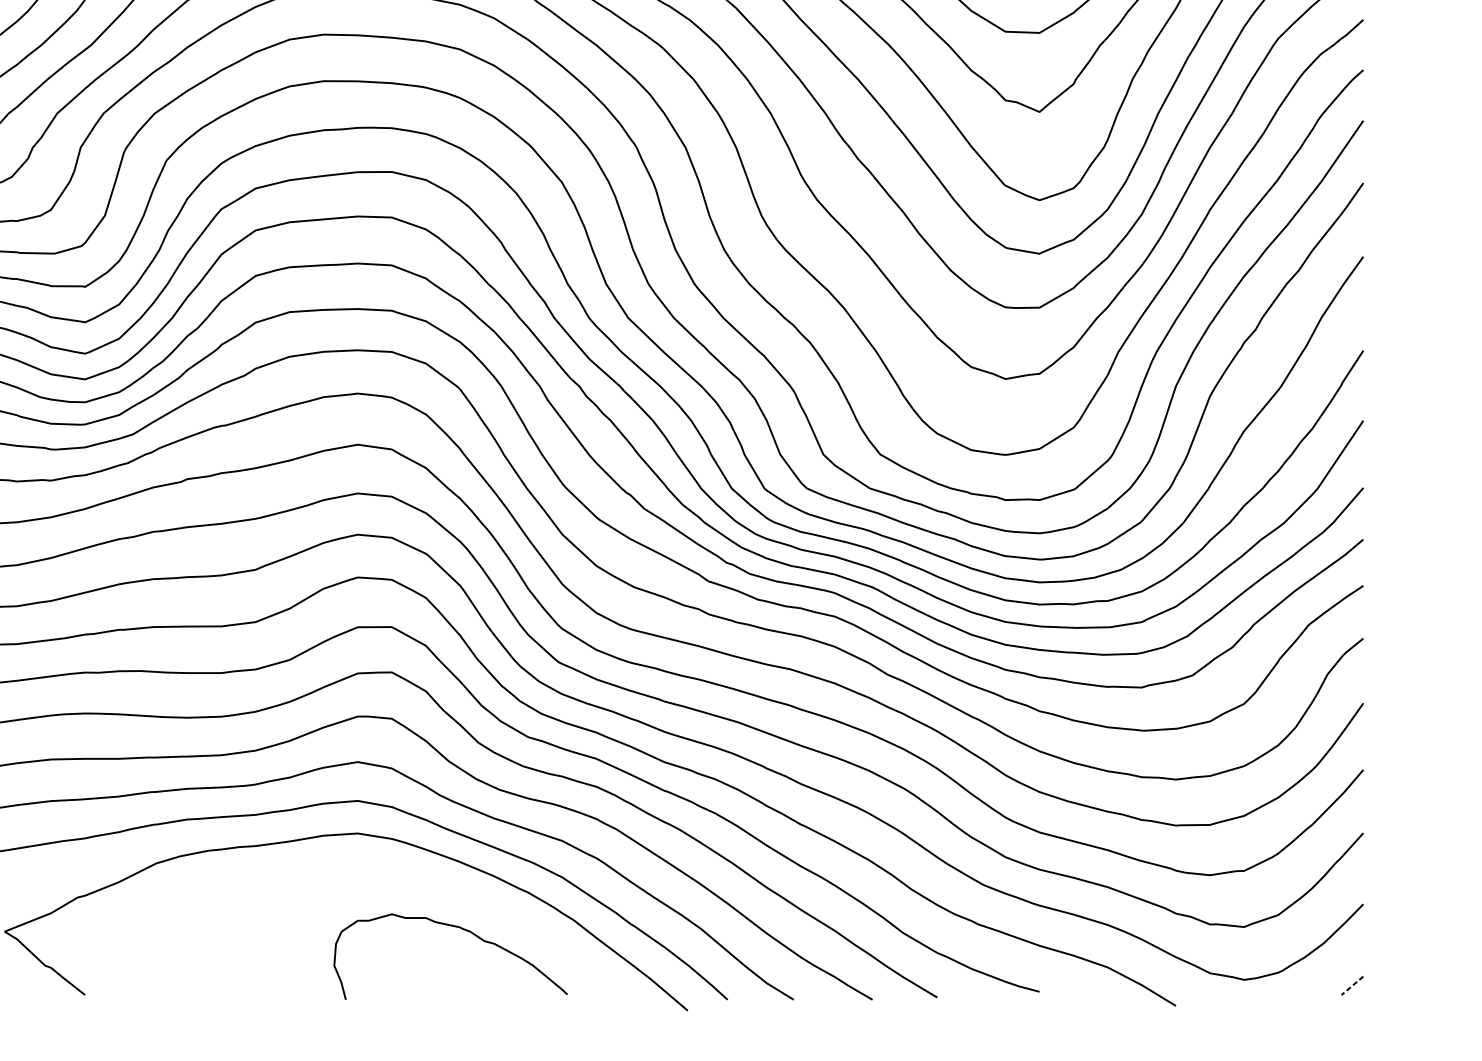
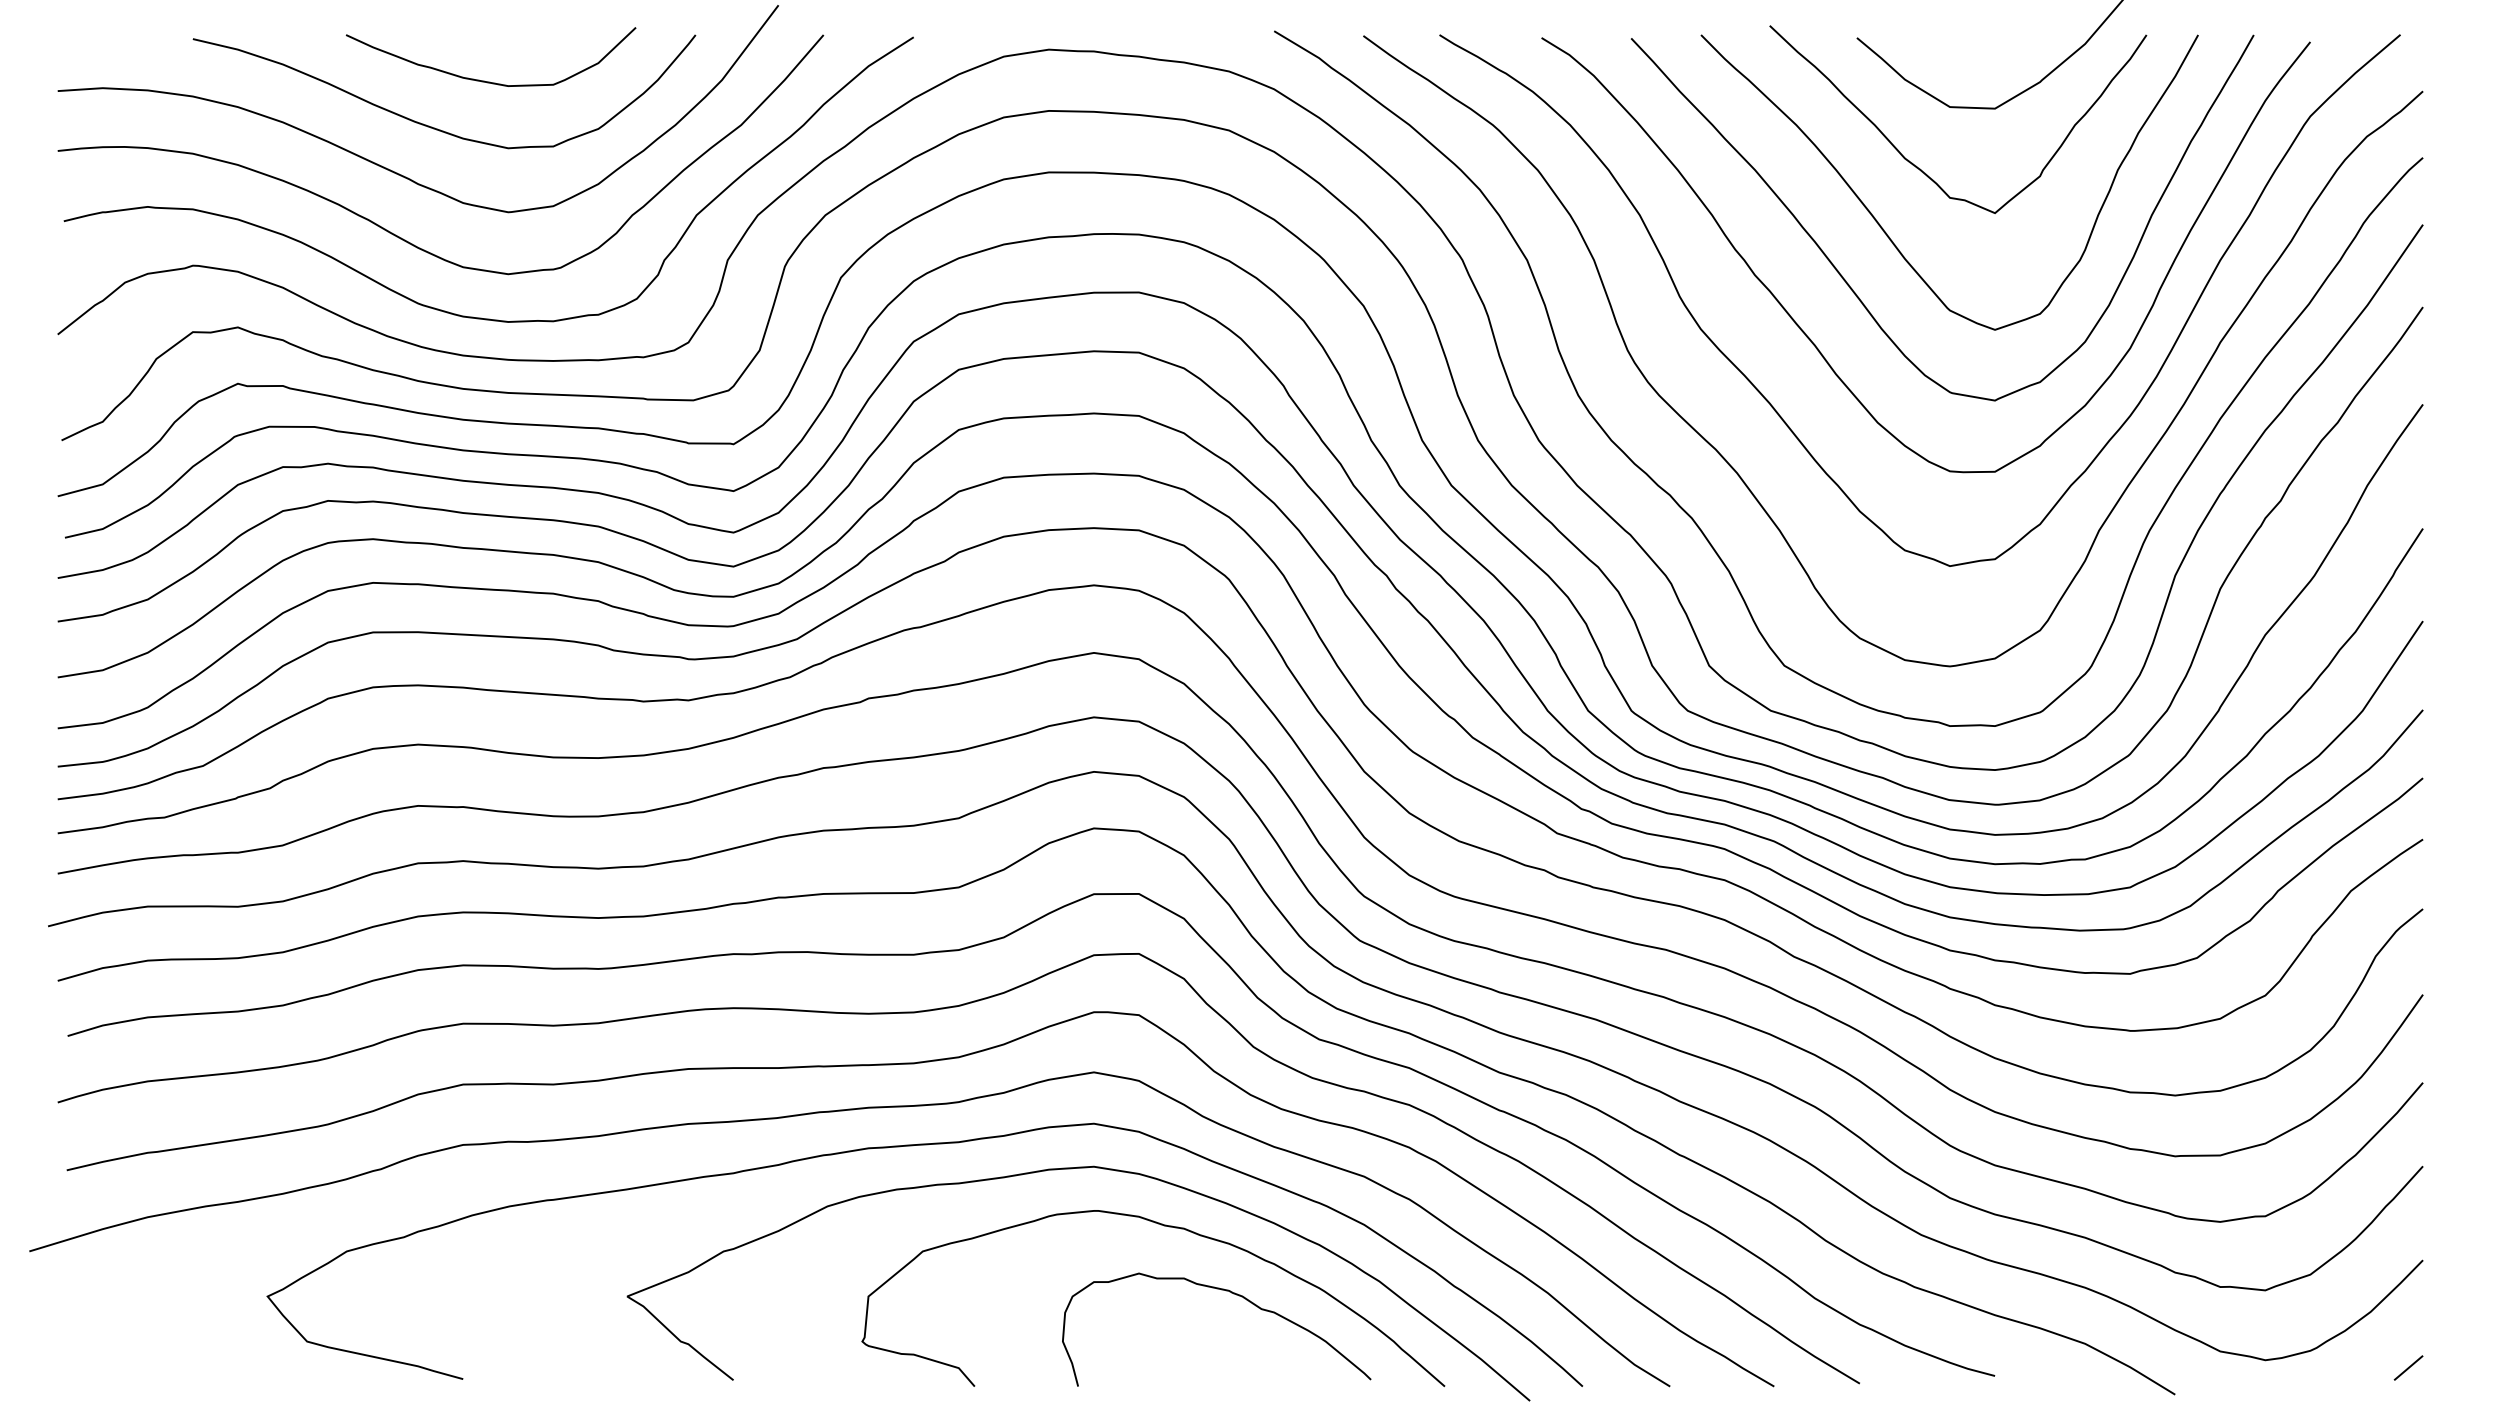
curve: (414, 879) -> (1169, 1227), added
line: (1352, 986) -> (2408, 1368), dashed -> solid

